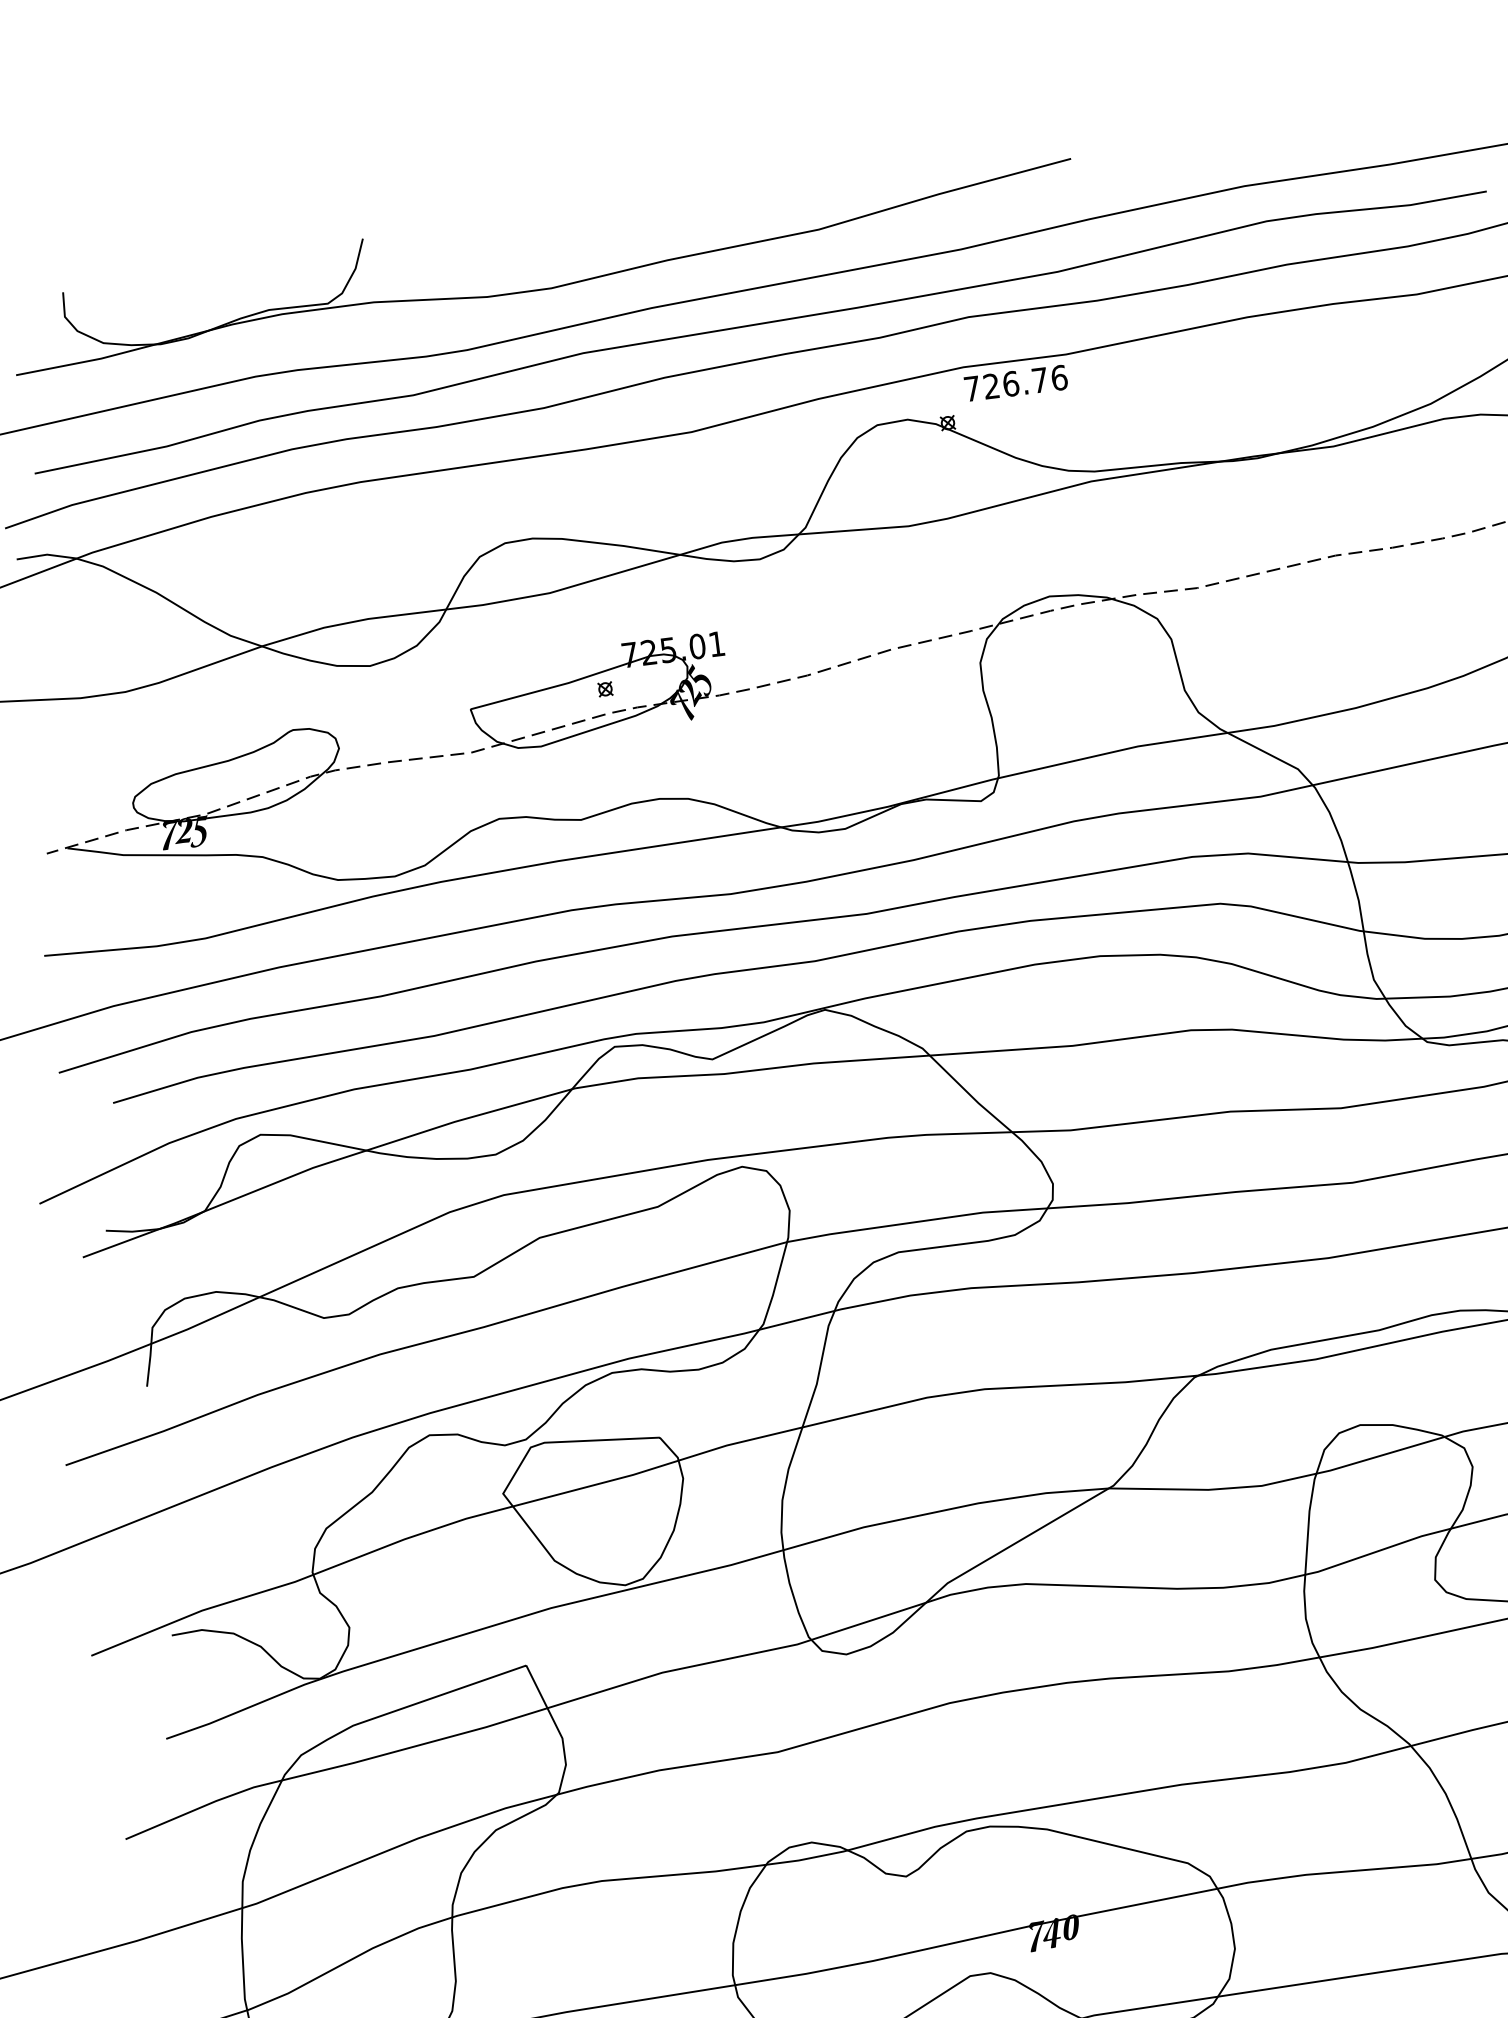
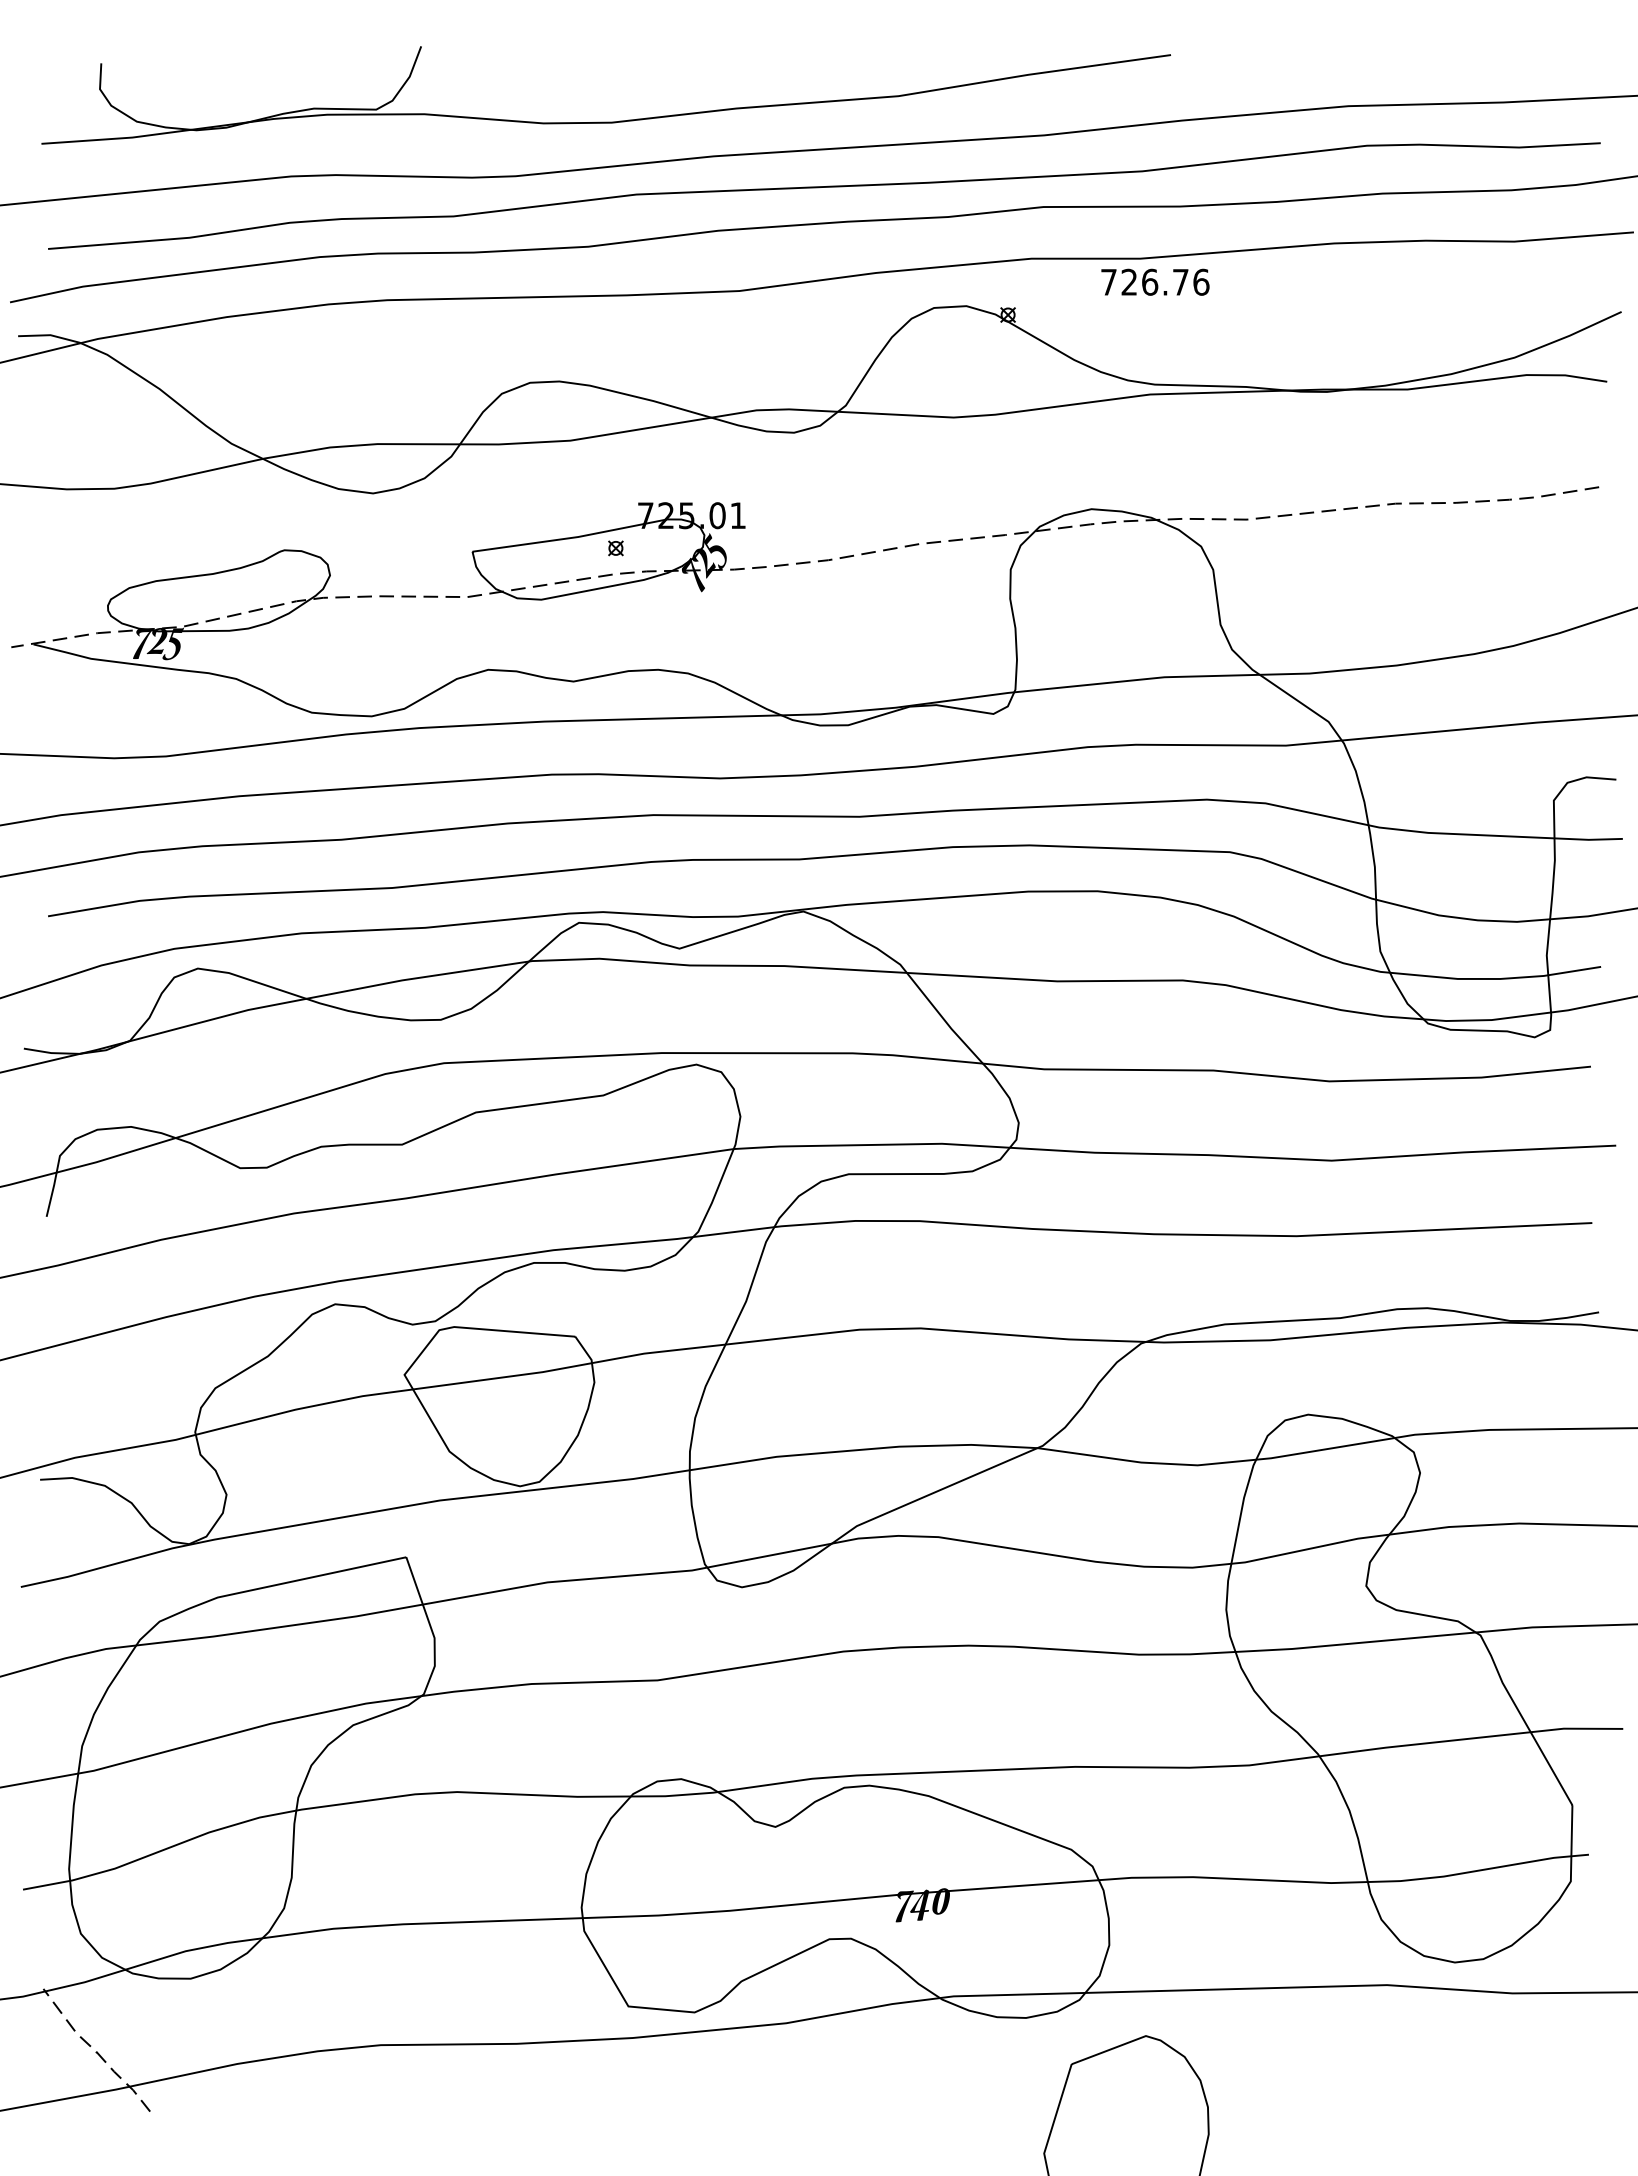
text: (1016, 382) -> (1155, 281), moved

